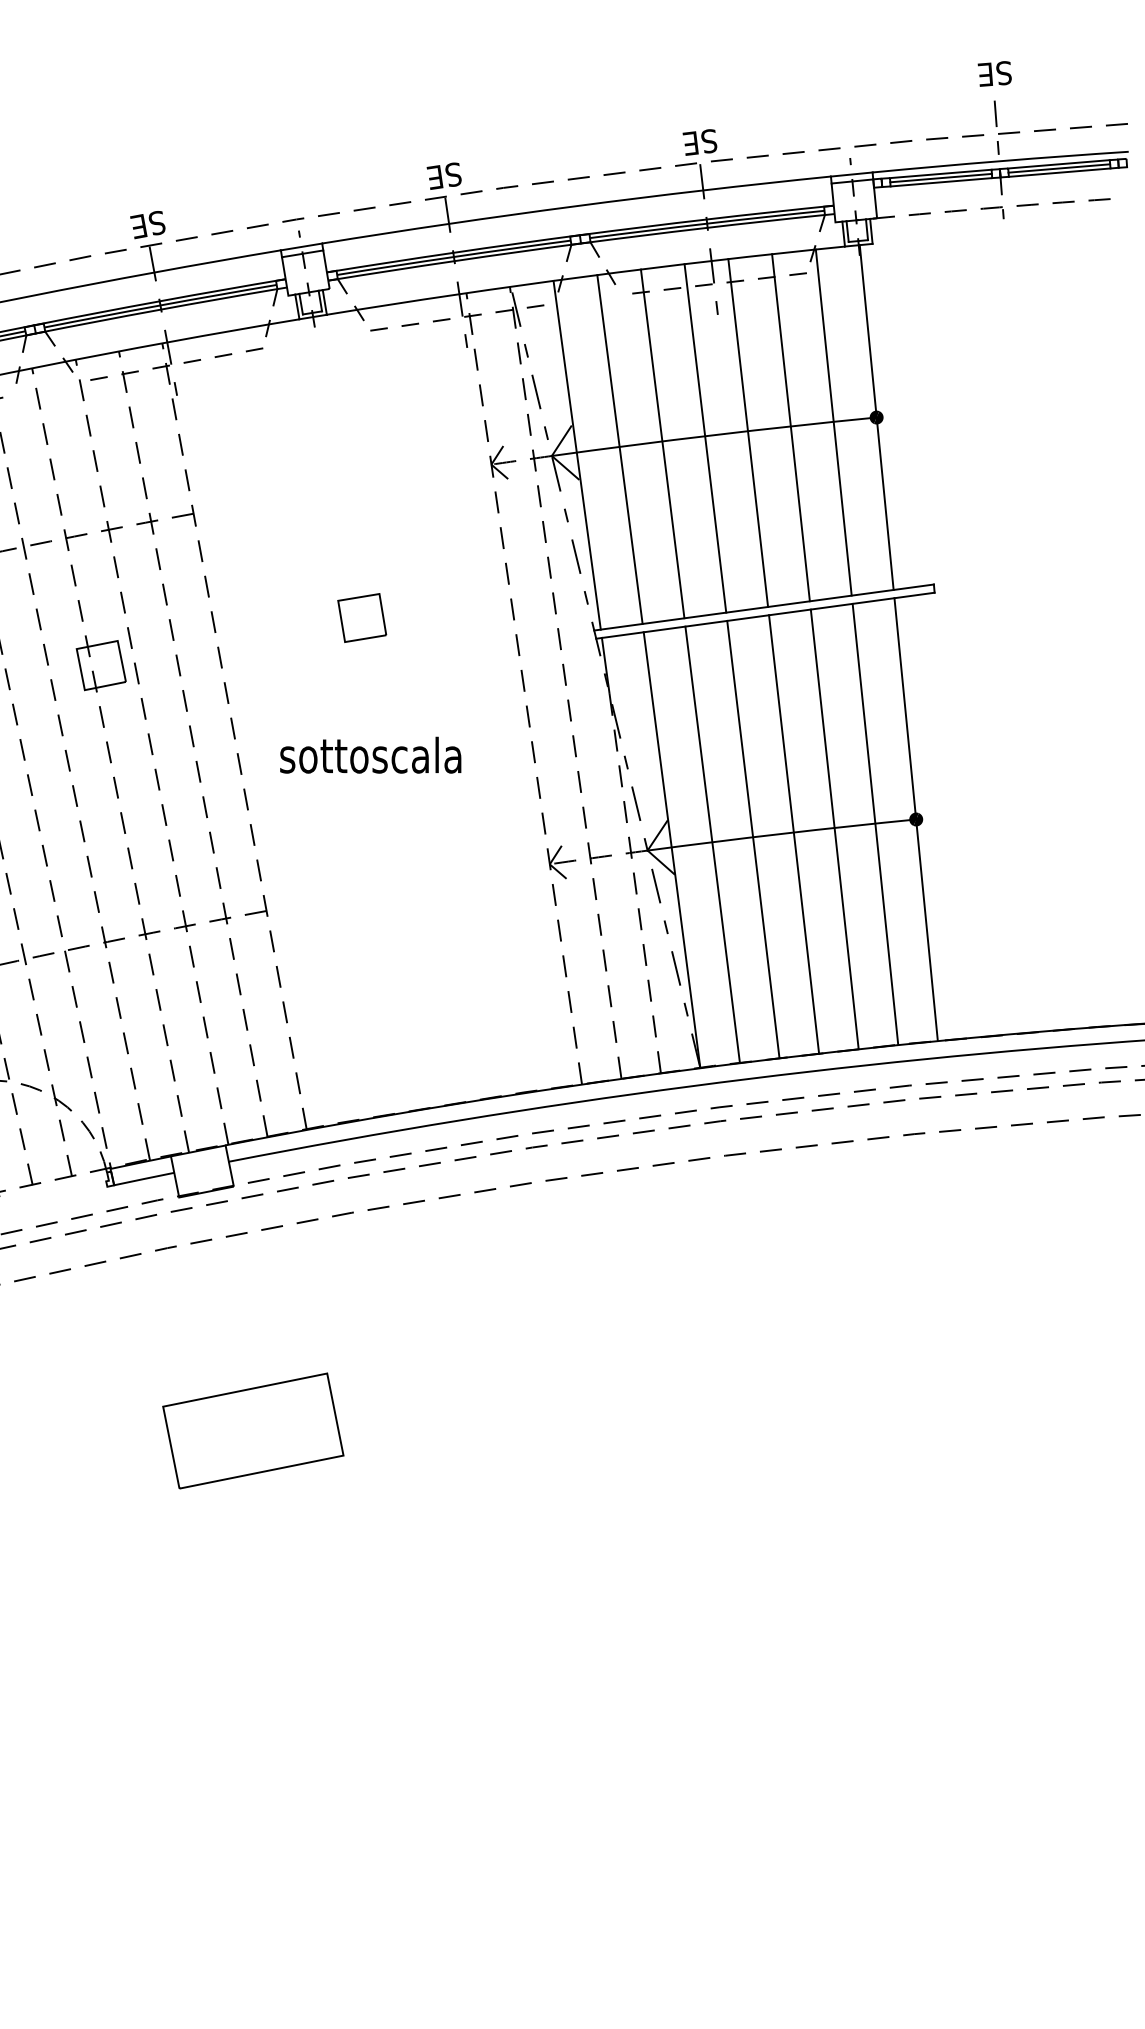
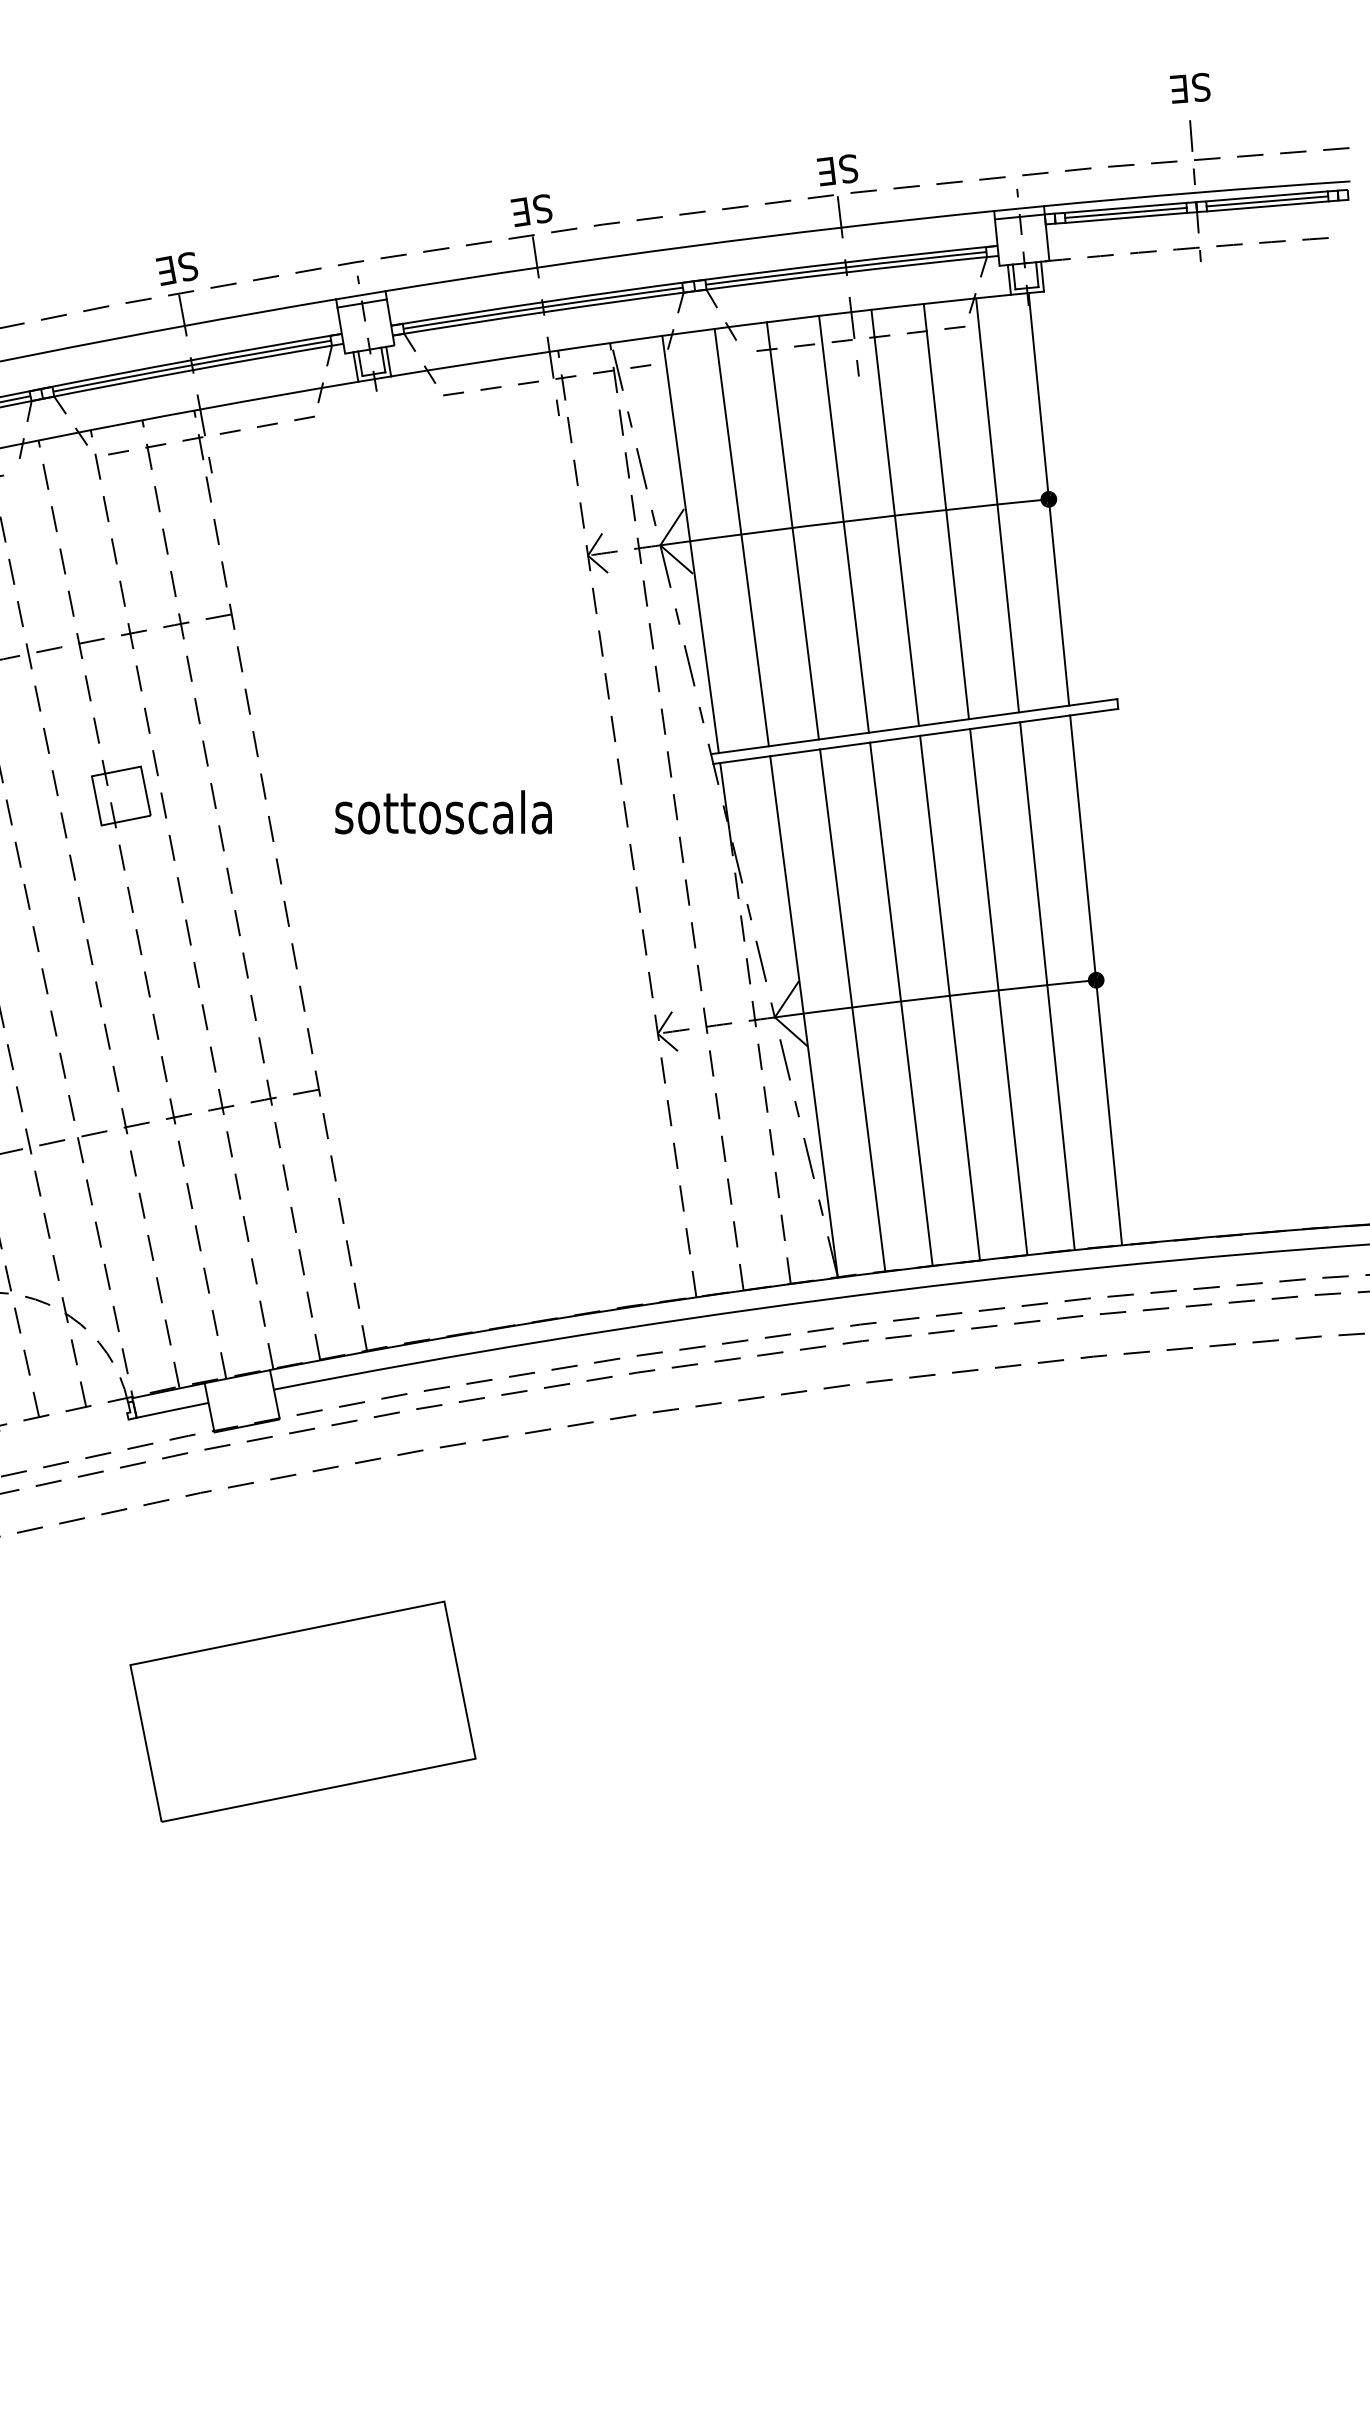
part: (361, 617) -> (432, 738), removed
text: (370, 755) -> (443, 812), moved
part: (253, 1430) -> (303, 1711), size x1.6

